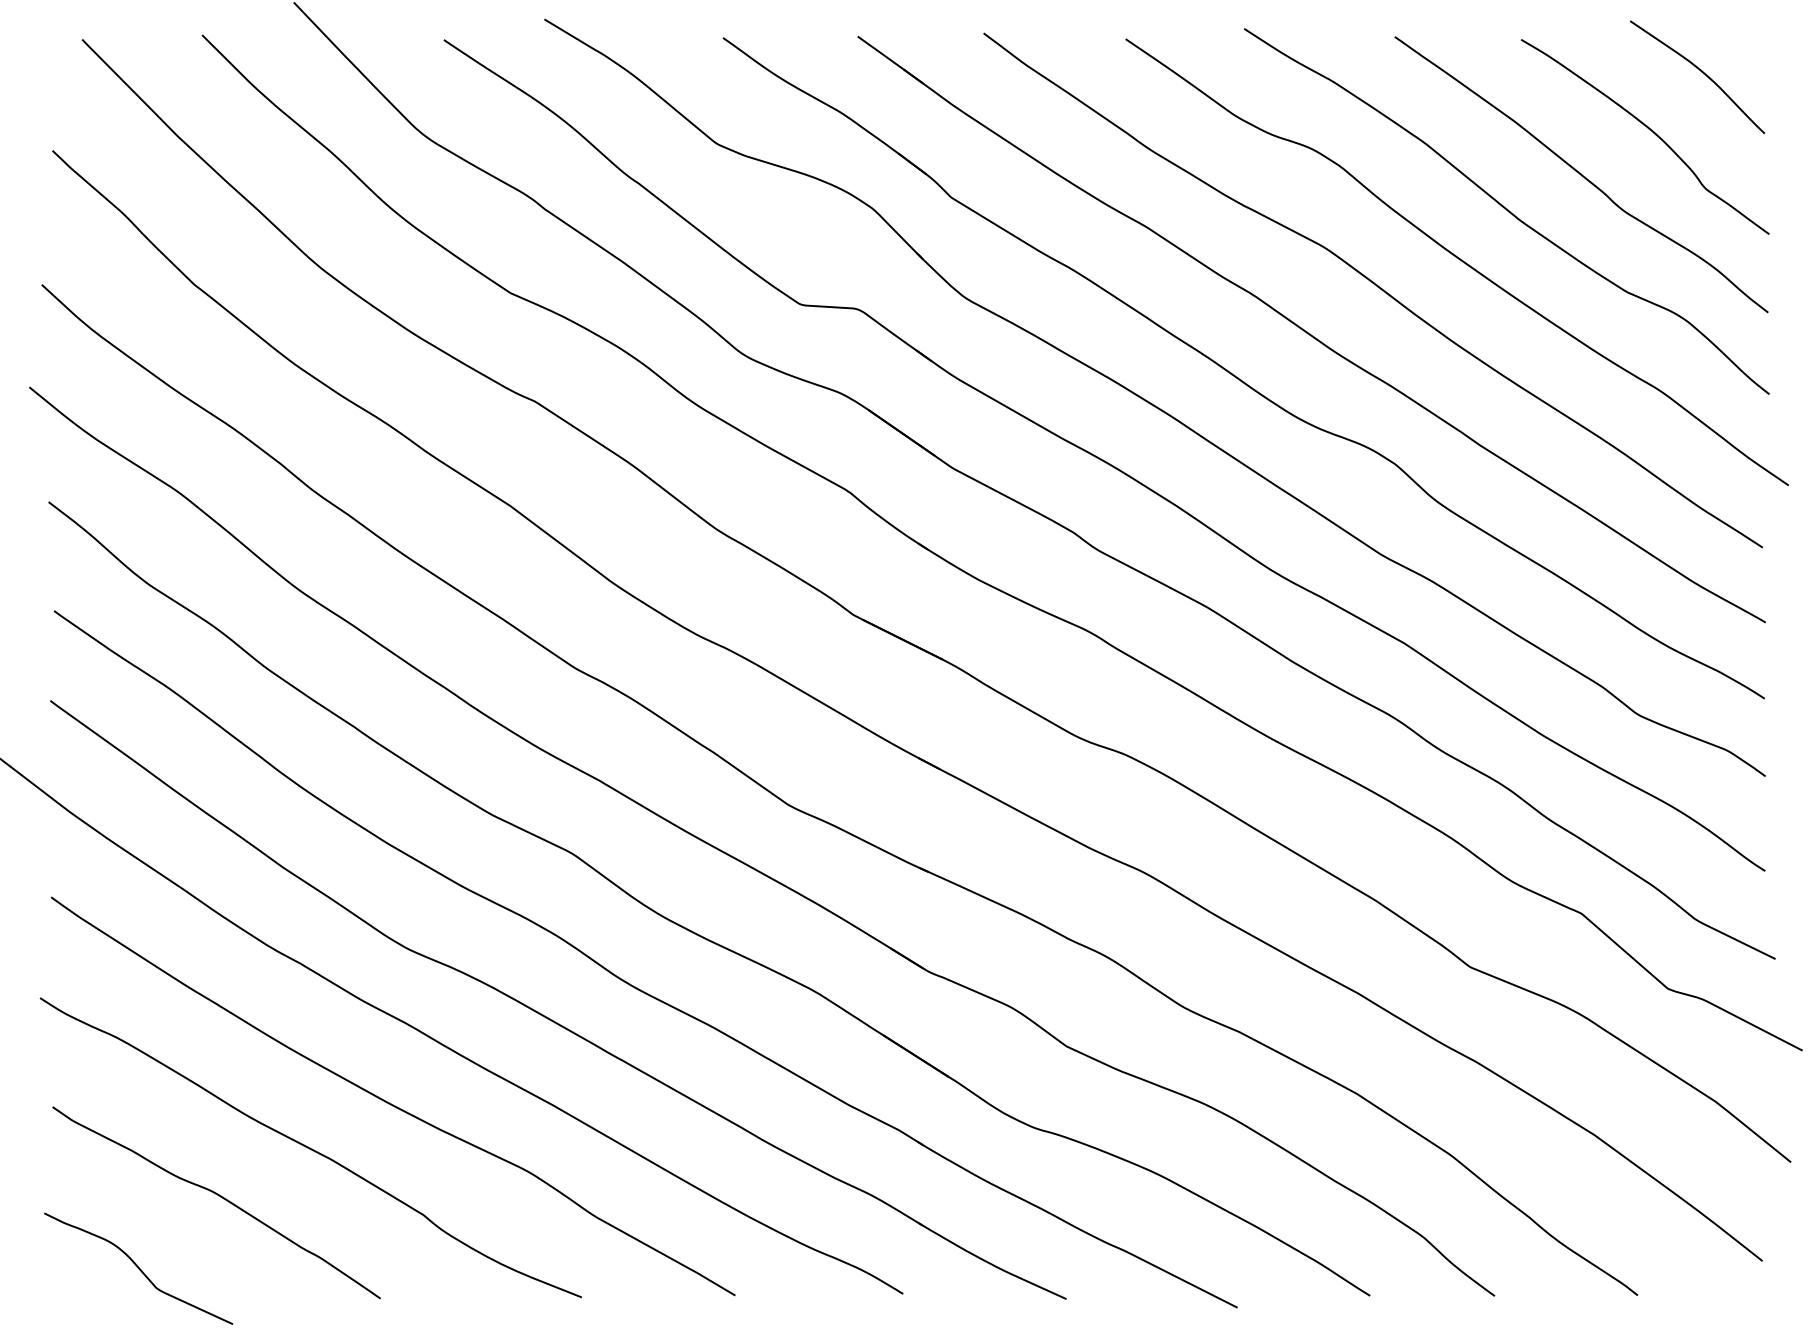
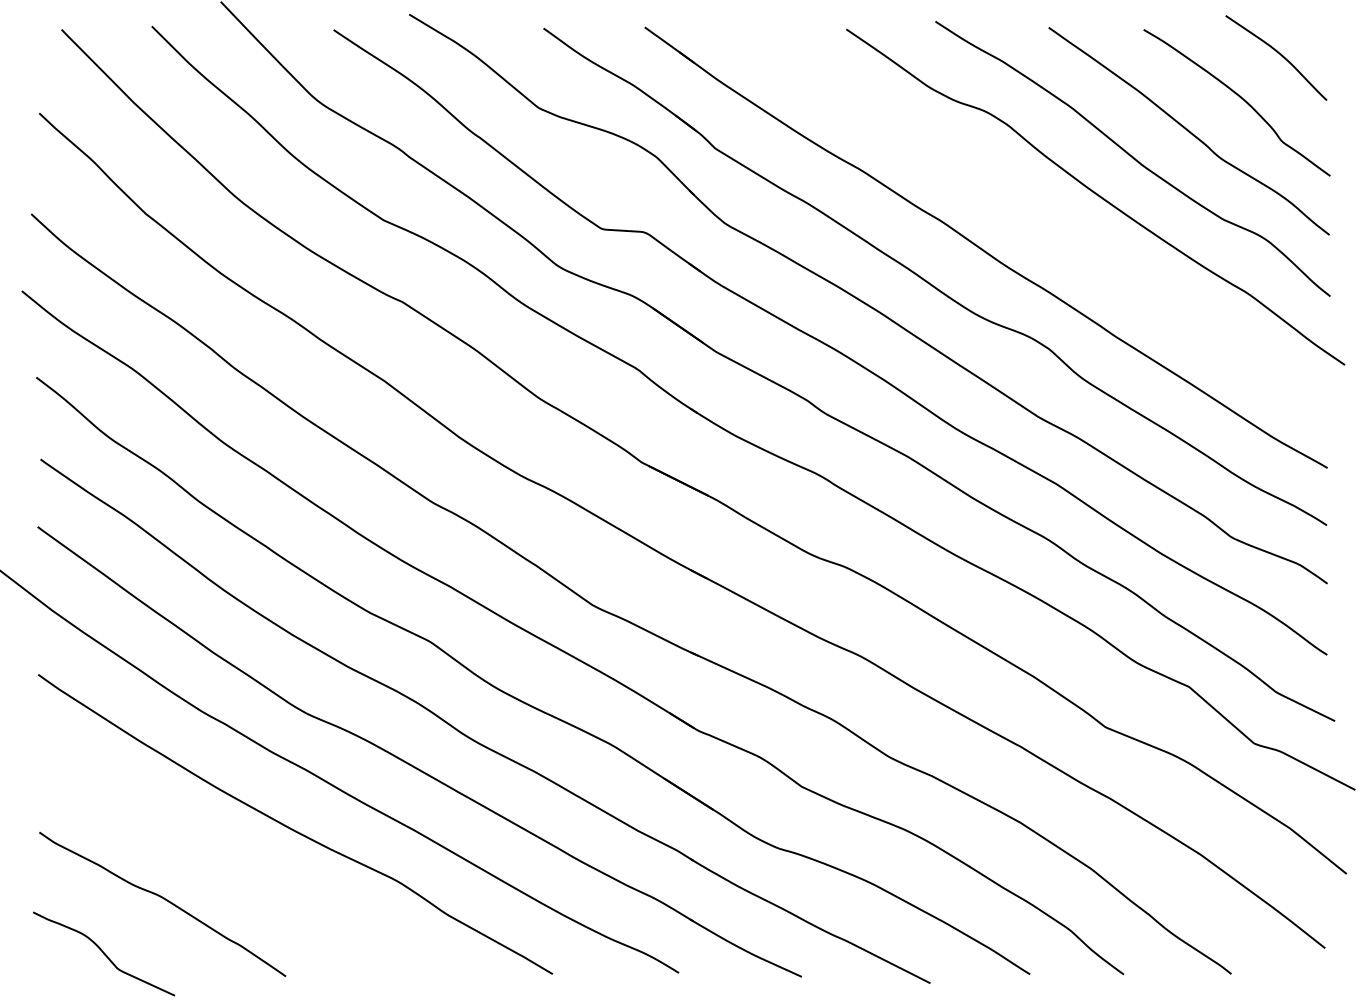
curve: (1376, 286) -> (1034, 215), removed
curve: (310, 1147) -> (233, 862), removed

